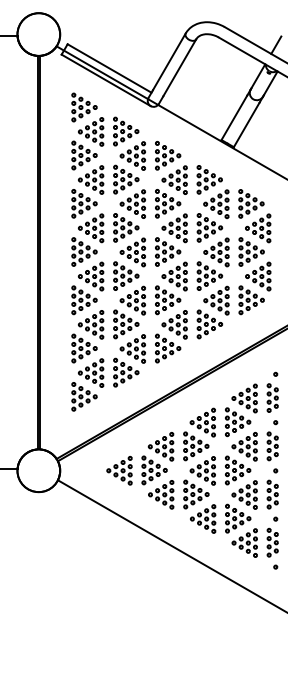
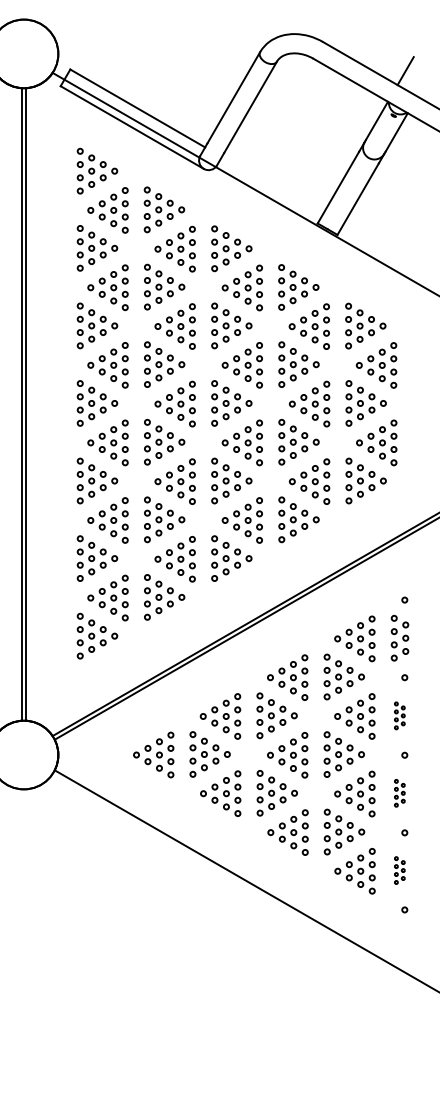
part: (272, 446) -> (399, 716), size x0.6
part: (272, 494) -> (399, 793), size x0.6
part: (272, 542) -> (399, 870), size x0.6

